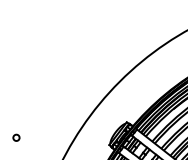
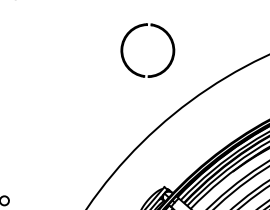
part: (126, 30) -> (171, 54), added

